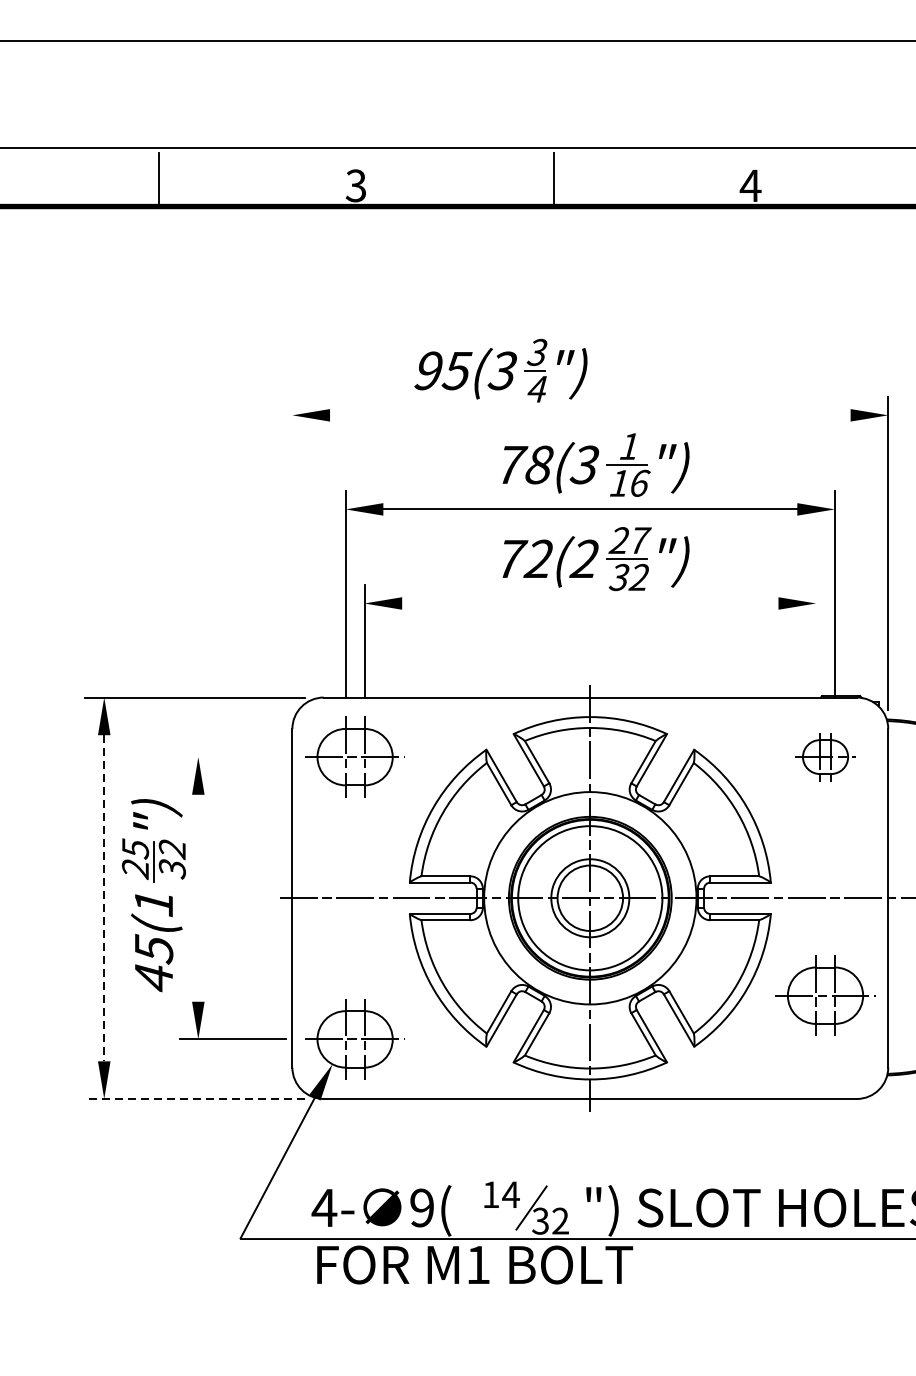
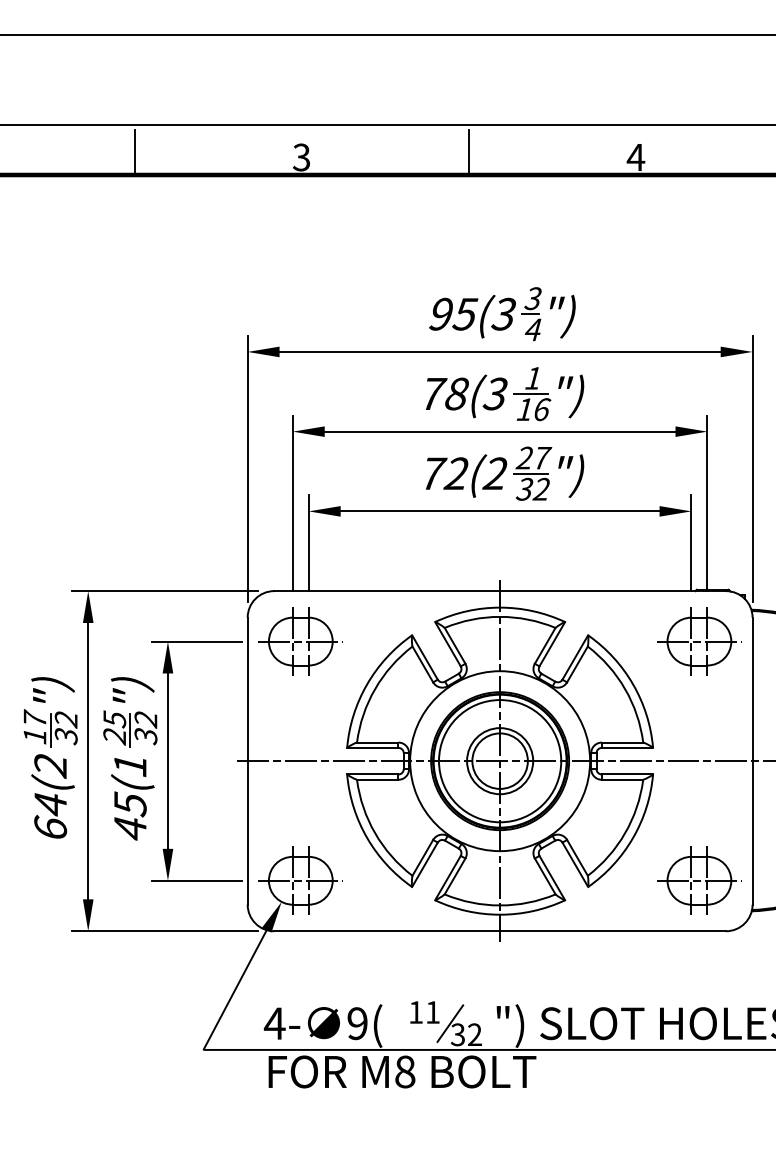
part: (501, 369) -> (502, 313), moved
line: (589, 414) -> (499, 351), added
line: (292, 552) -> (247, 468), added
line: (589, 603) -> (499, 511), added
line: (816, 641) -> (691, 543), added
line: (233, 757) -> (197, 641), added
part: (825, 757) -> (699, 641), size x1.67
part: (59, 893) -> (50, 757), added
line: (197, 897) -> (167, 760), added
line: (104, 898) -> (88, 761), dashed -> solid
part: (825, 995) -> (699, 880), moved
line: (194, 1099) -> (164, 931), dashed -> solid
text: (510, 1194) -> (432, 1012), 14 -> 11
text: (478, 1264) -> (405, 1071), M1 -> M8

